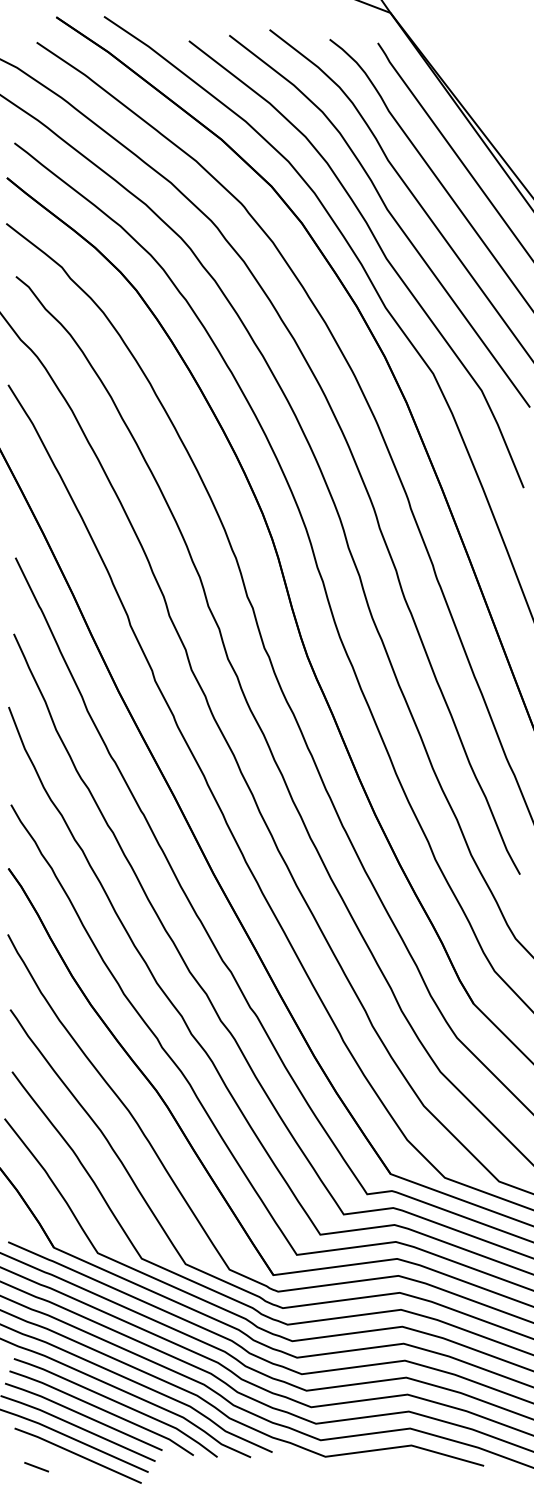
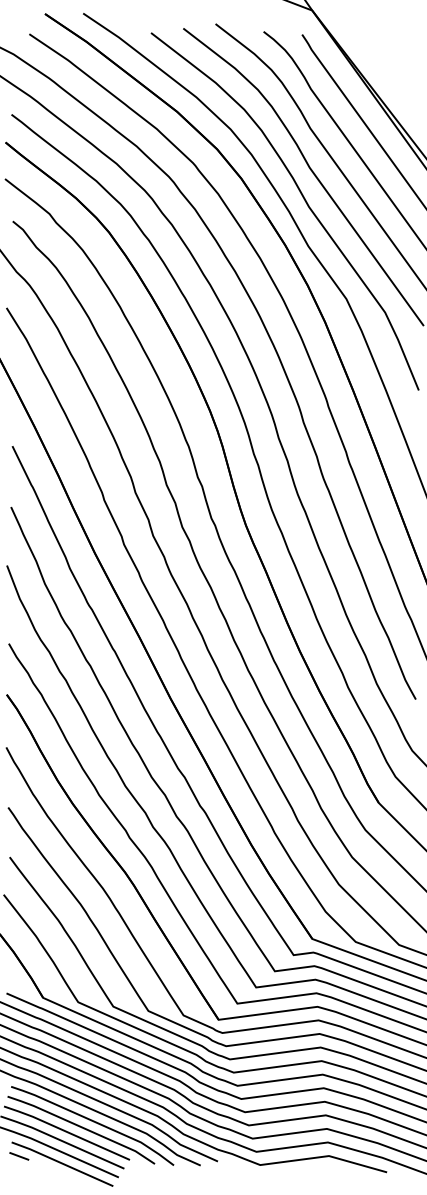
line: (36, 1467) -> (19, 1156), moved

